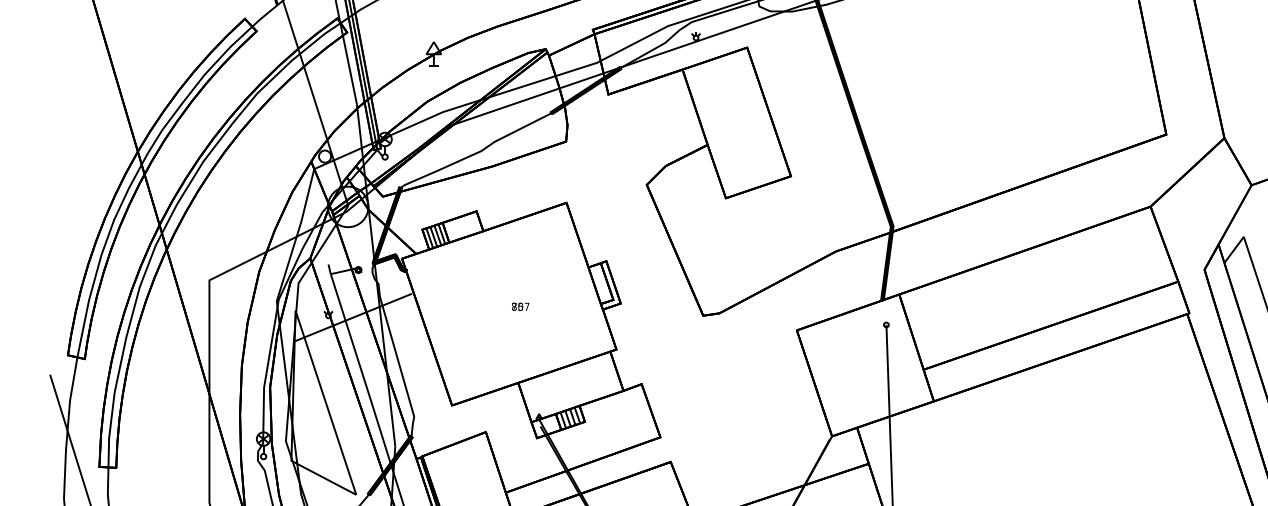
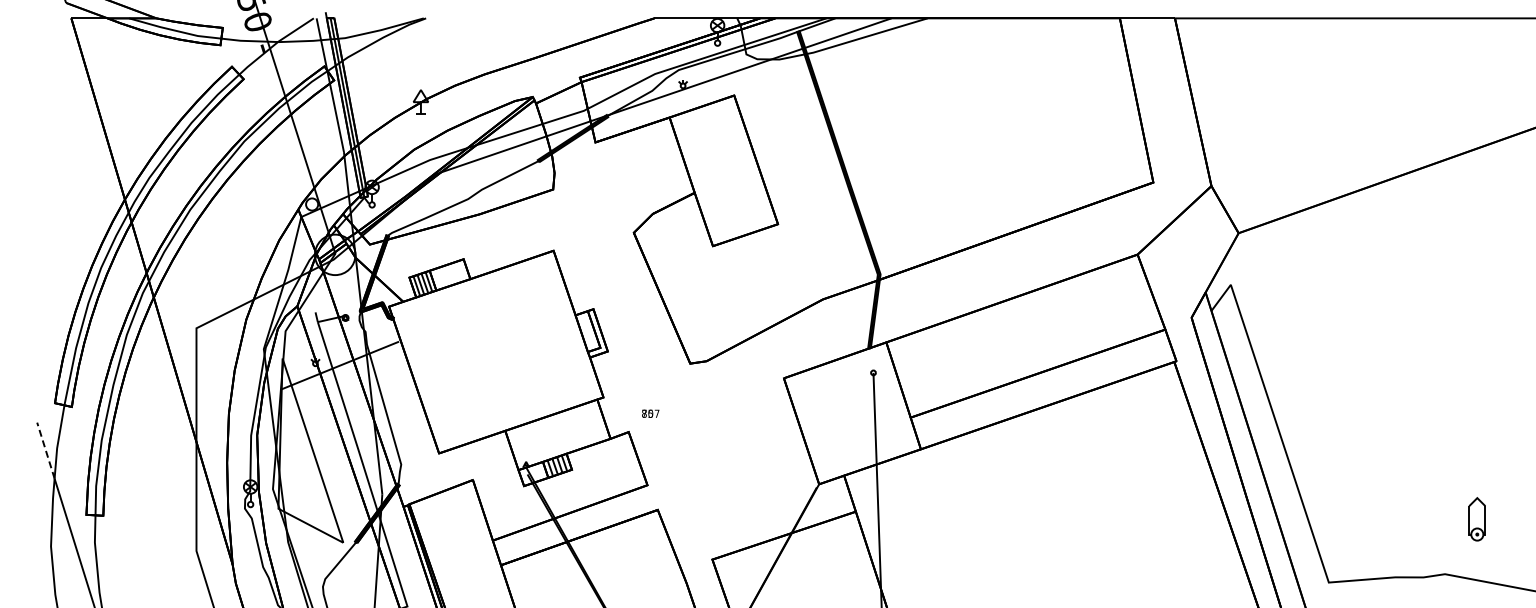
text: (520, 306) -> (650, 413), moved
line: (58, 402) -> (45, 450), solid -> dashed

